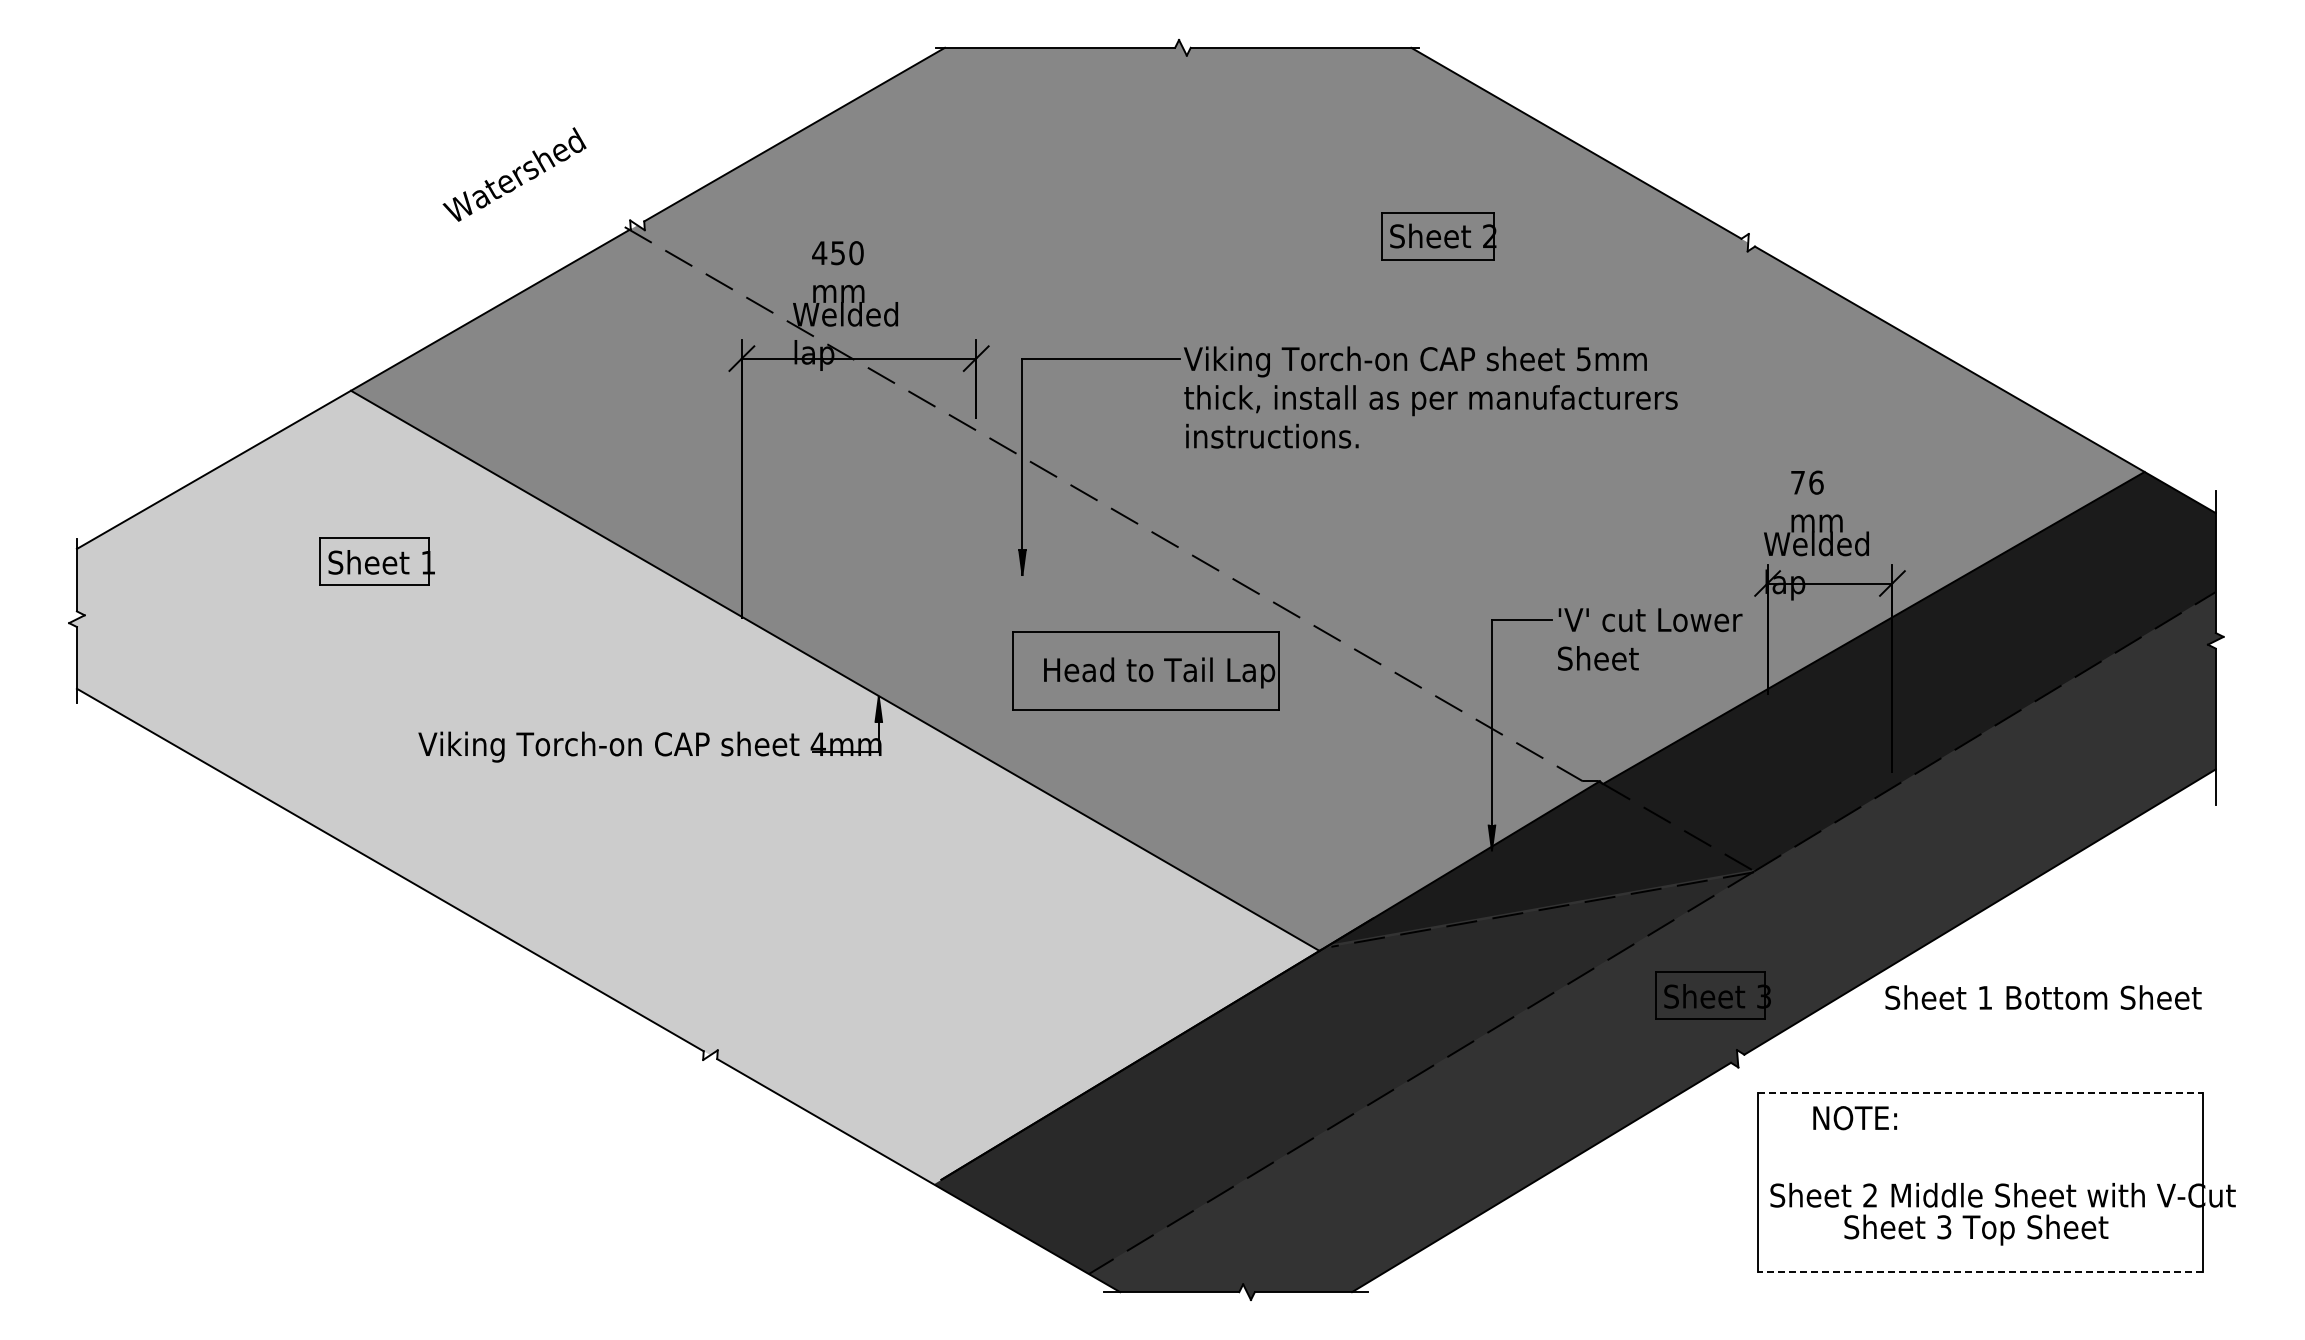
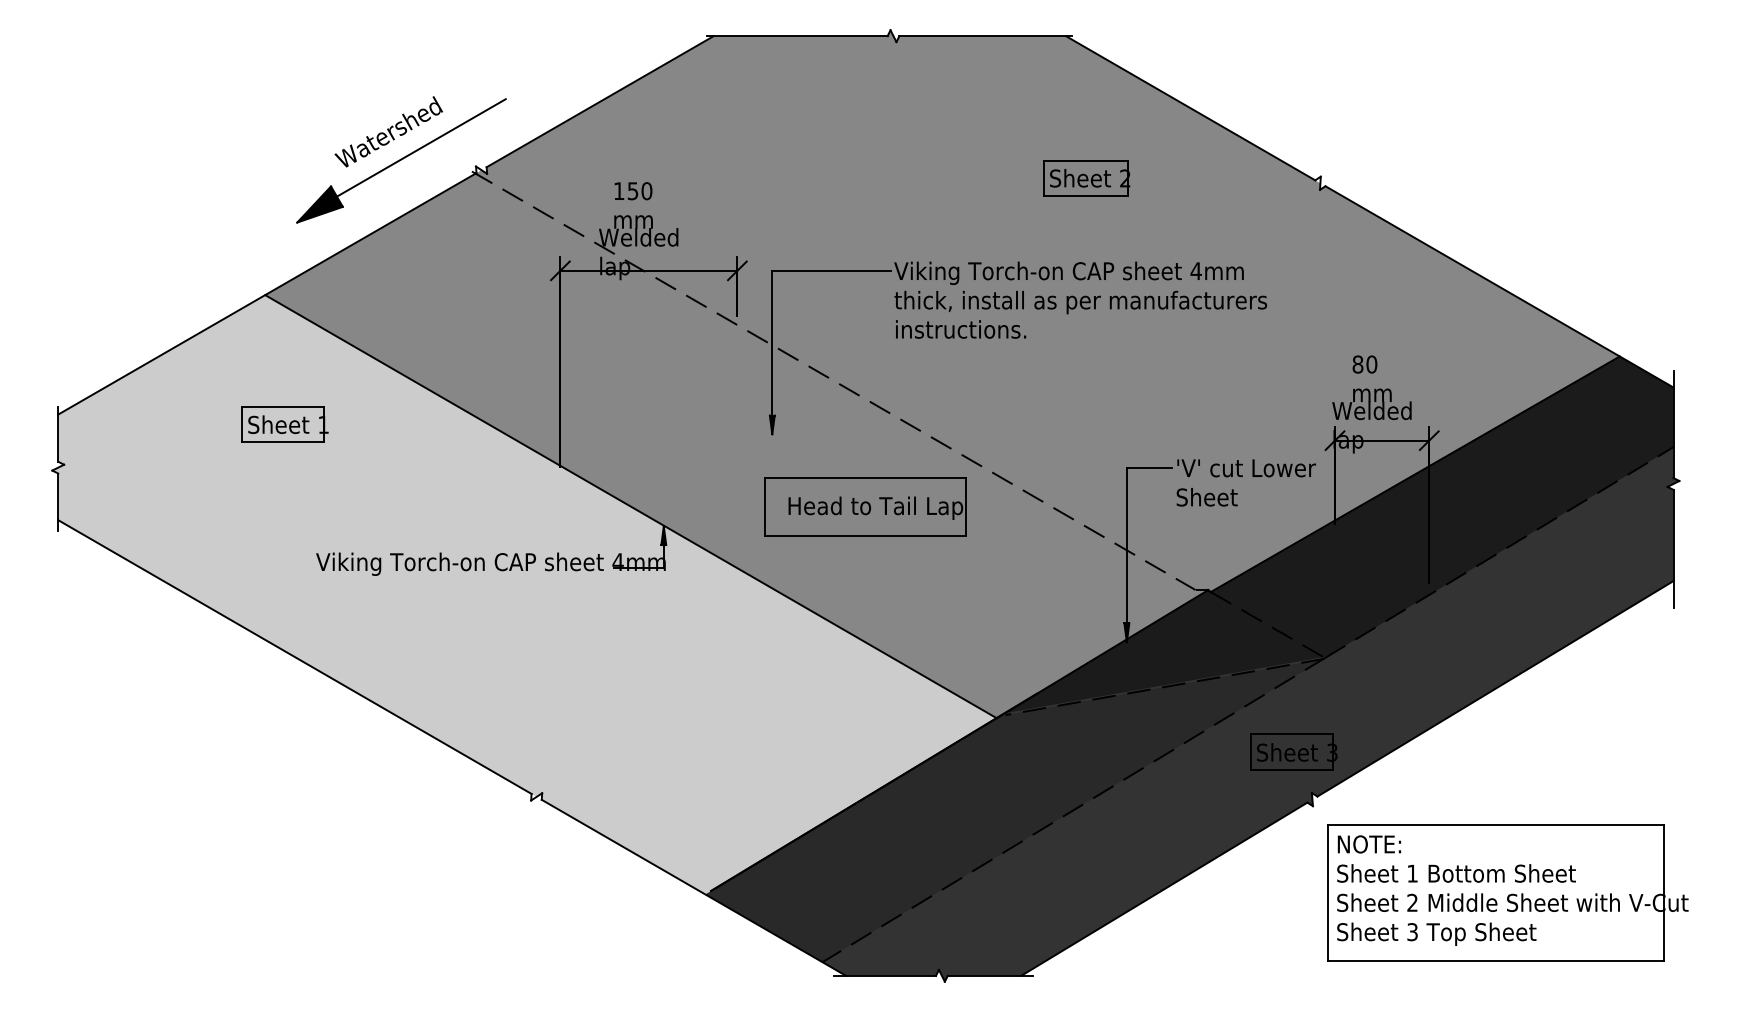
part: (531, 212) -> (401, 160), added
text: (819, 252) -> (619, 190), 450 -> 150
text: (1583, 359) -> (1195, 271), 5mm -> 4mm
text: (1807, 482) -> (1365, 364), 76 -> 80
text: (2043, 997) -> (1456, 873), moved
line: (1981, 1092) -> (1496, 825), dashed -> solid
text: (1854, 1118) -> (1368, 844), moved
text: (1976, 1229) -> (1436, 933), moved
line: (1980, 1272) -> (1495, 961), dashed -> solid

